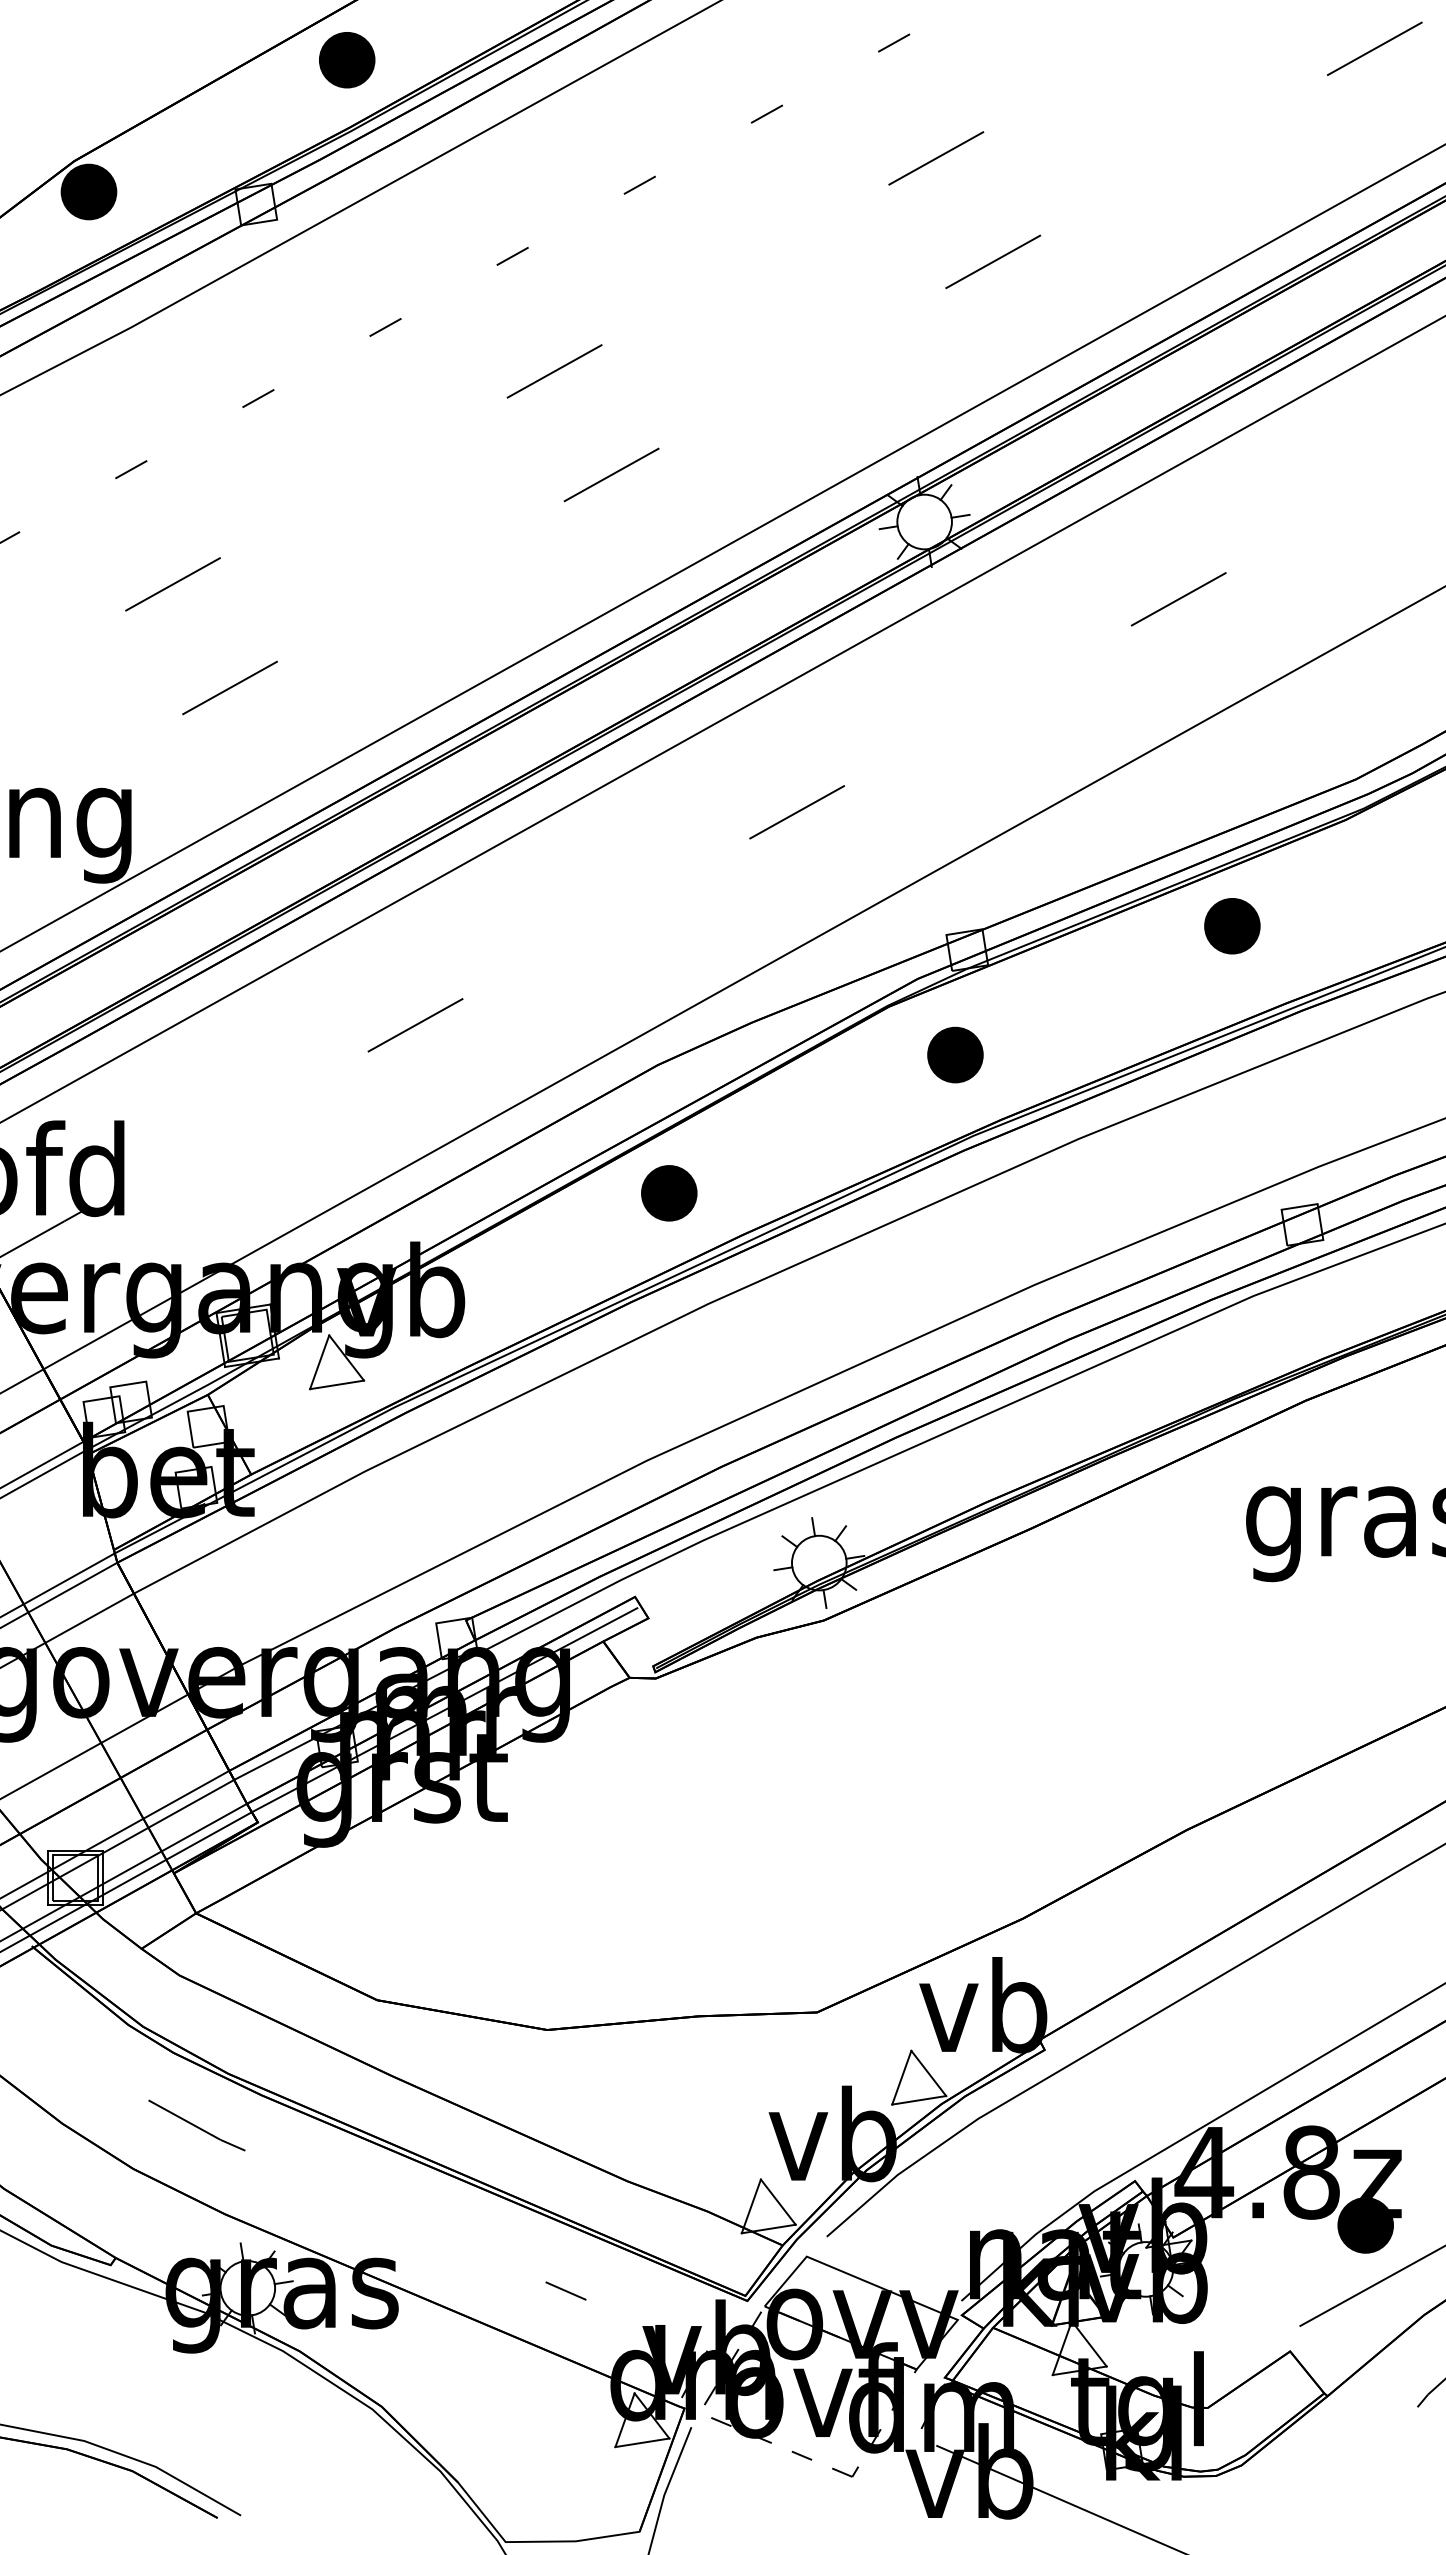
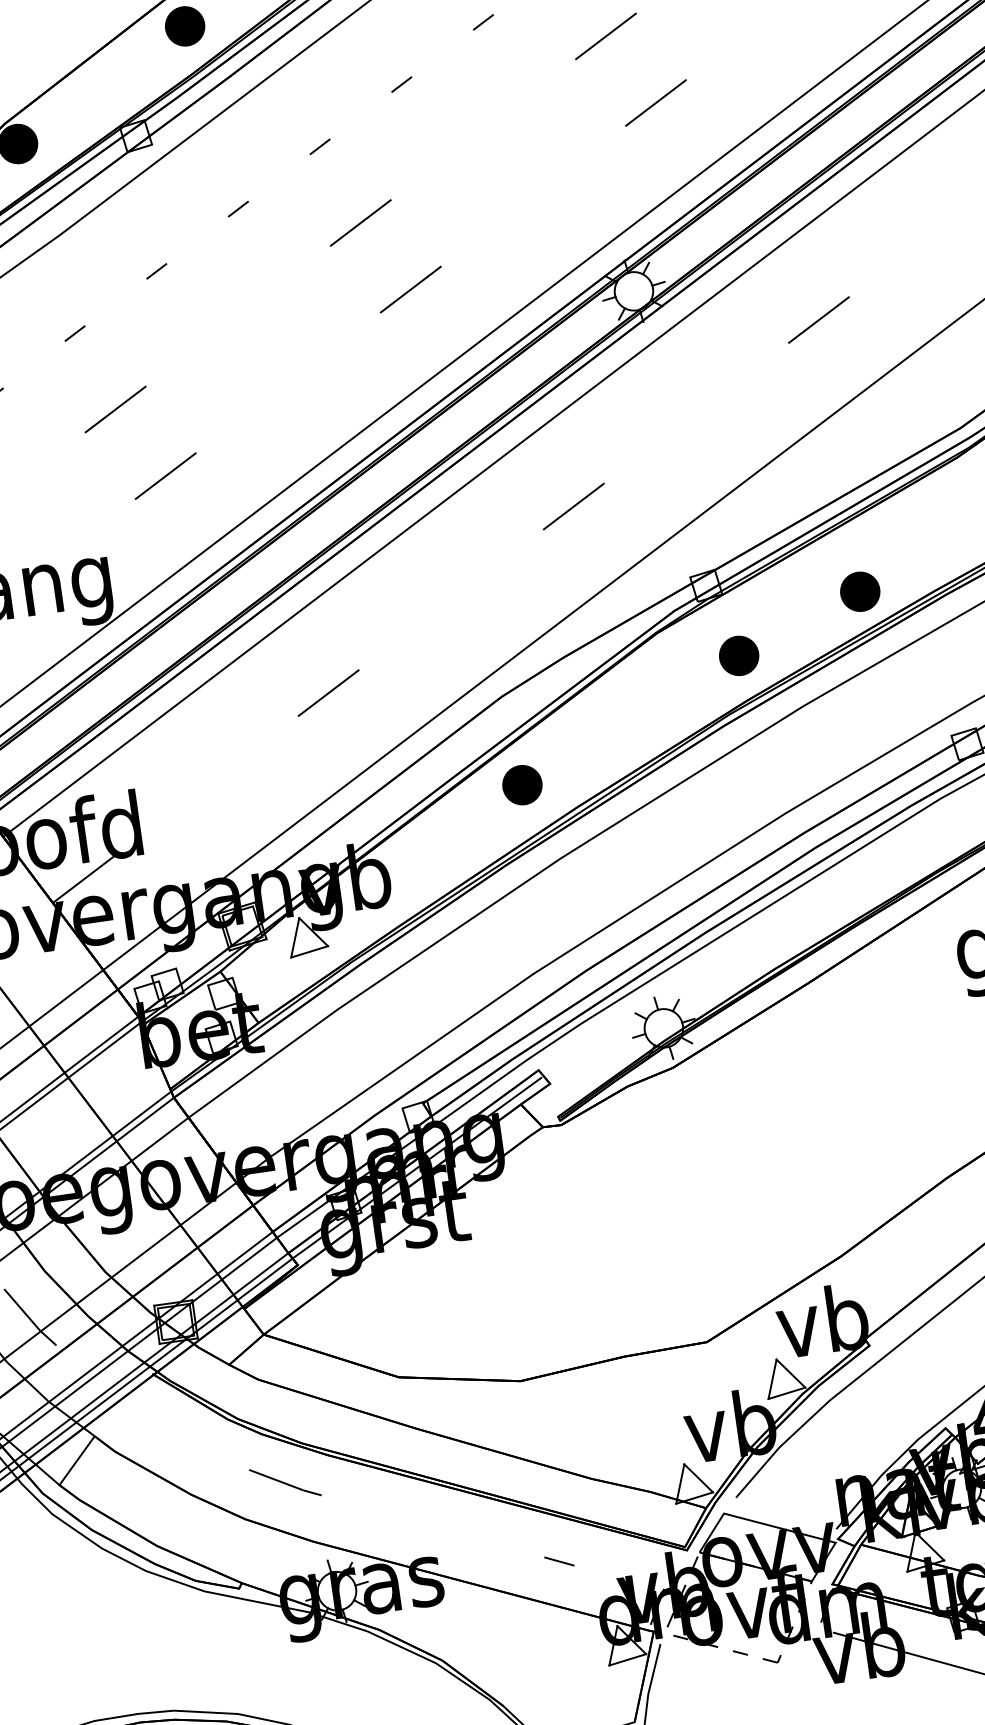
part: (1232, 926) -> (860, 591), moved
part: (955, 1054) -> (739, 655), moved

